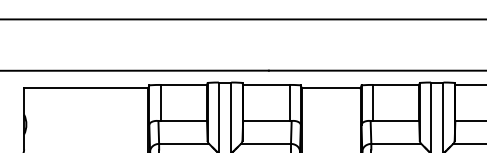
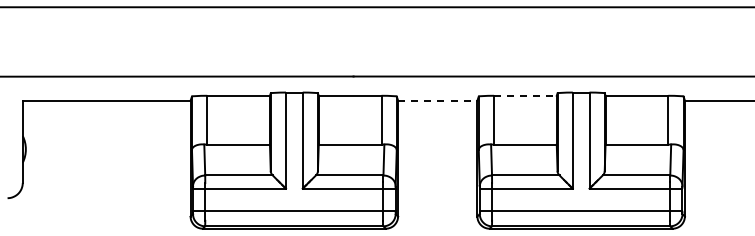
line: (396, 84) -> (525, 95), solid -> dashed
line: (330, 88) -> (437, 100), solid -> dashed

